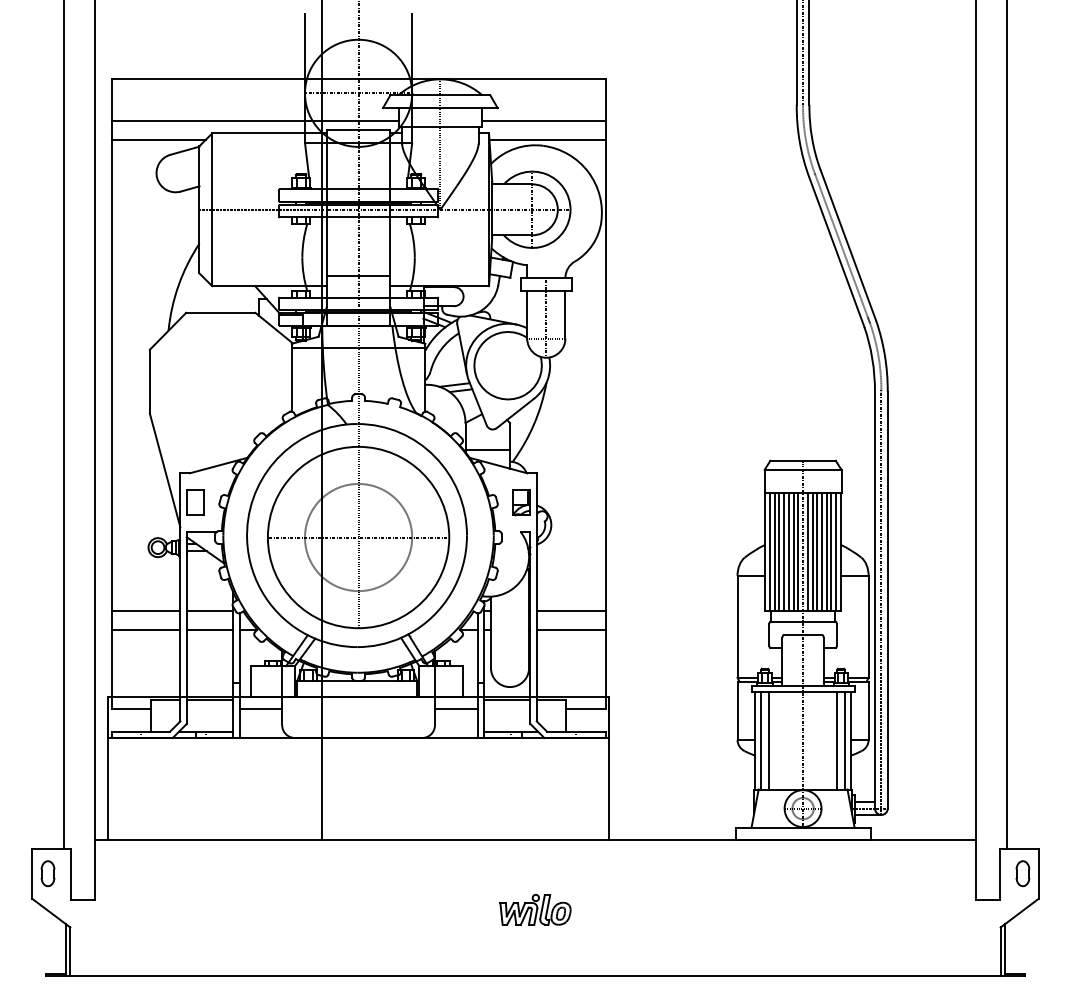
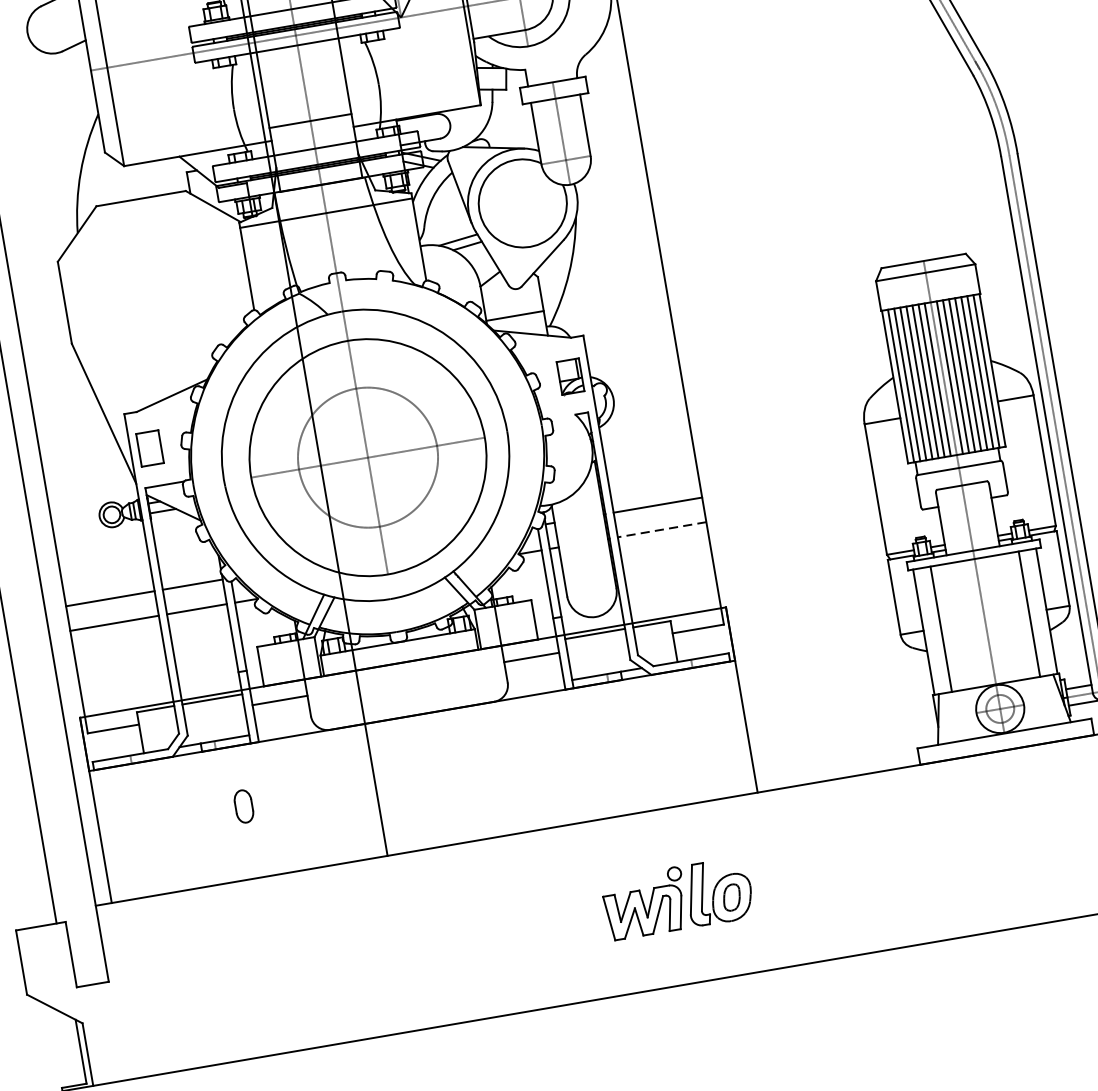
line: (570, 629) -> (661, 529), solid -> dashed
line: (761, 740) -> (931, 630), removed
line: (844, 740) -> (1038, 612), removed
part: (47, 873) -> (243, 806), moved
part: (535, 909) -> (677, 897), size x1.6

